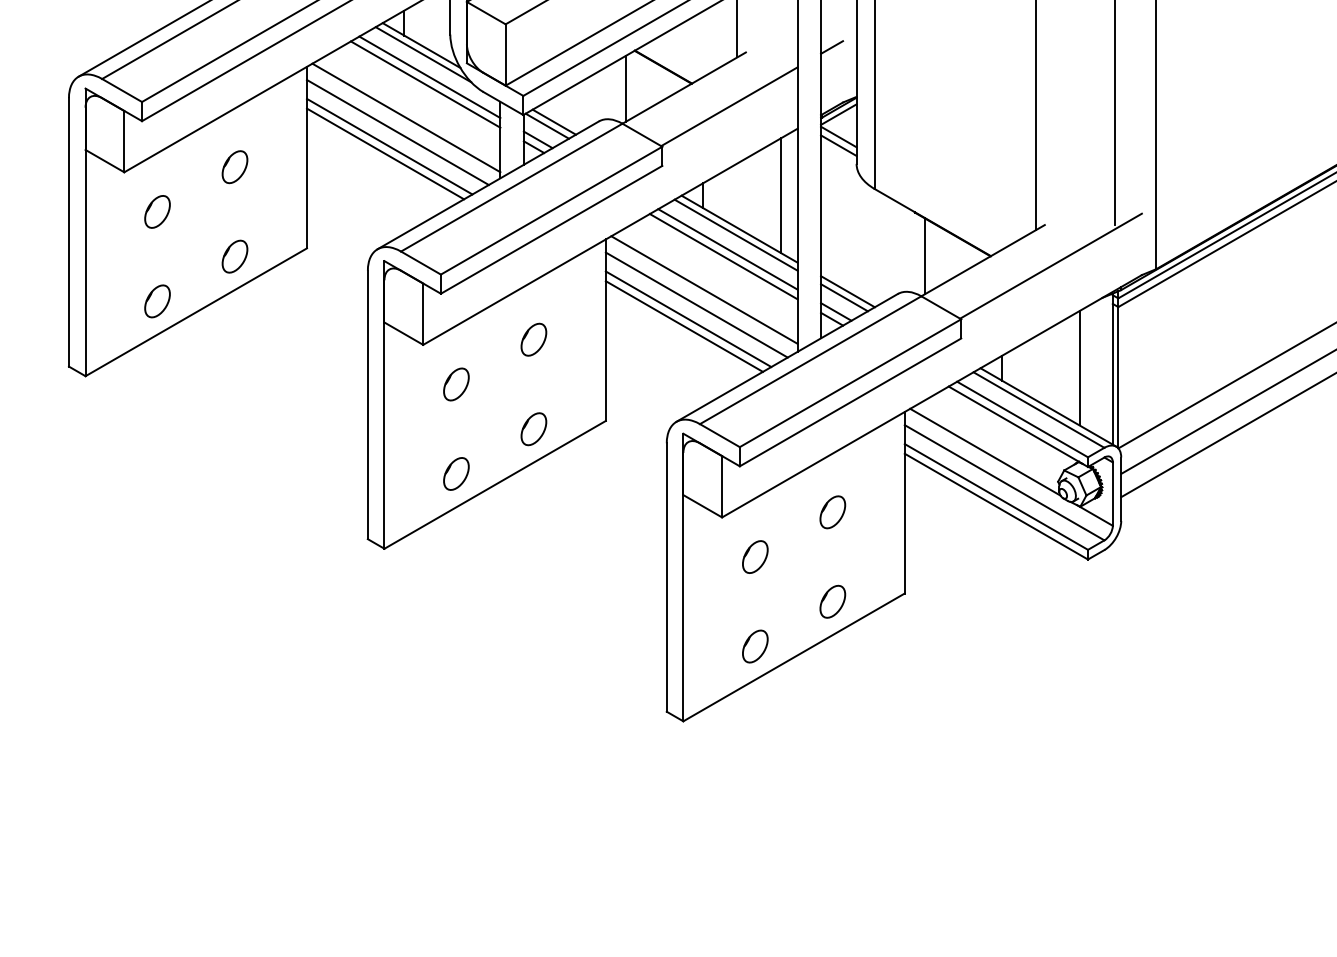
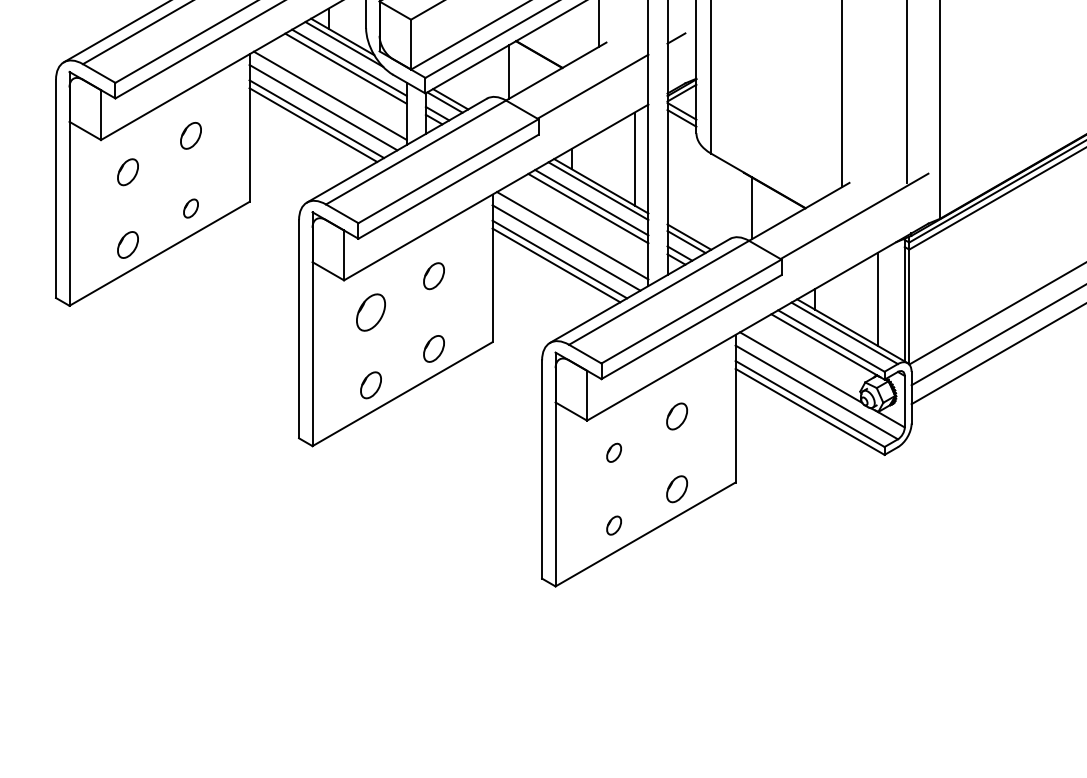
part: (234, 256) -> (190, 208), size x0.7
part: (456, 384) -> (371, 312), size x1.4
part: (755, 556) -> (614, 452), size x0.7
part: (755, 646) -> (614, 525), size x0.7

